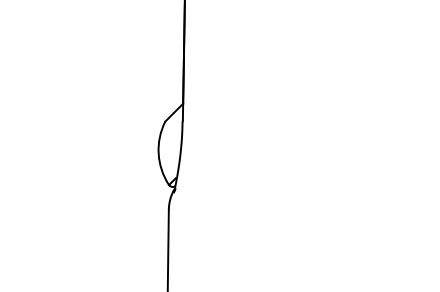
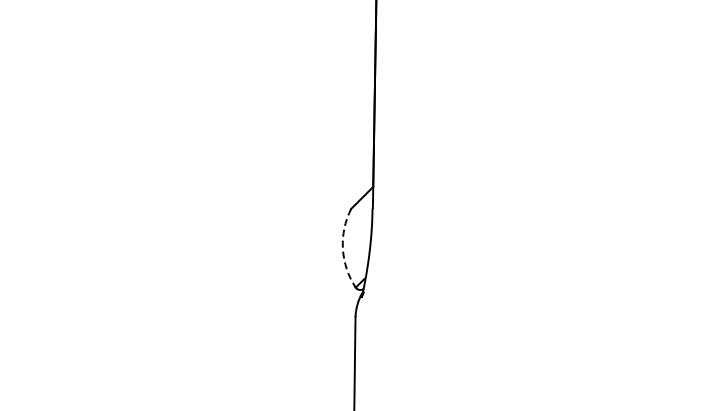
arc: (158, 153) -> (342, 248), solid -> dashed

